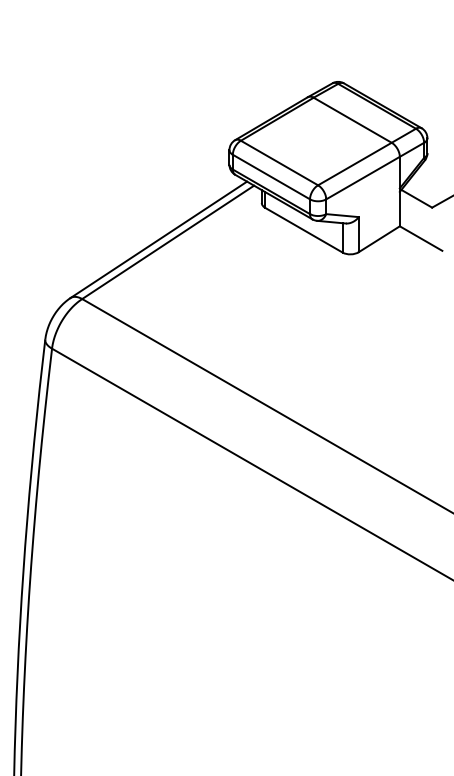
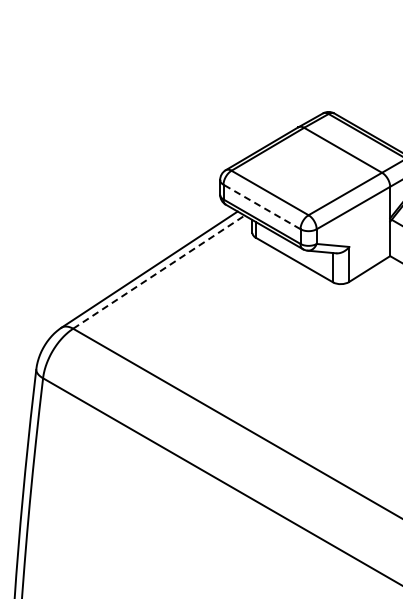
line: (271, 177) -> (262, 207), solid -> dashed
line: (168, 242) -> (159, 272), solid -> dashed

